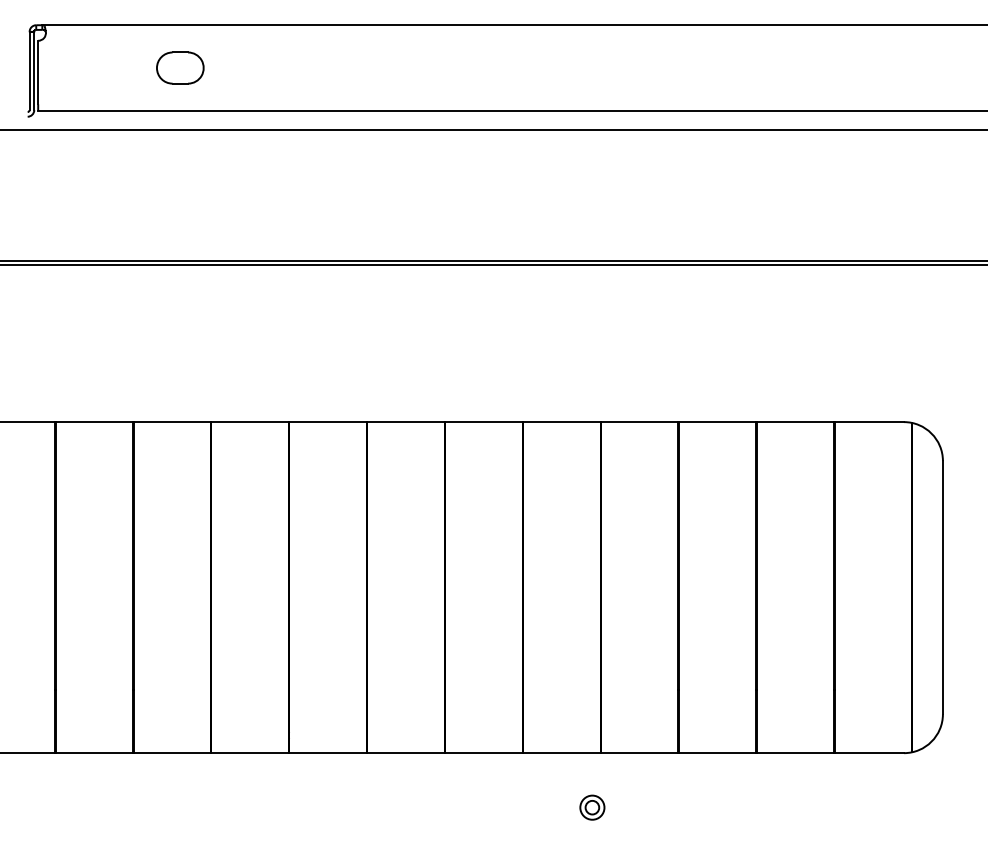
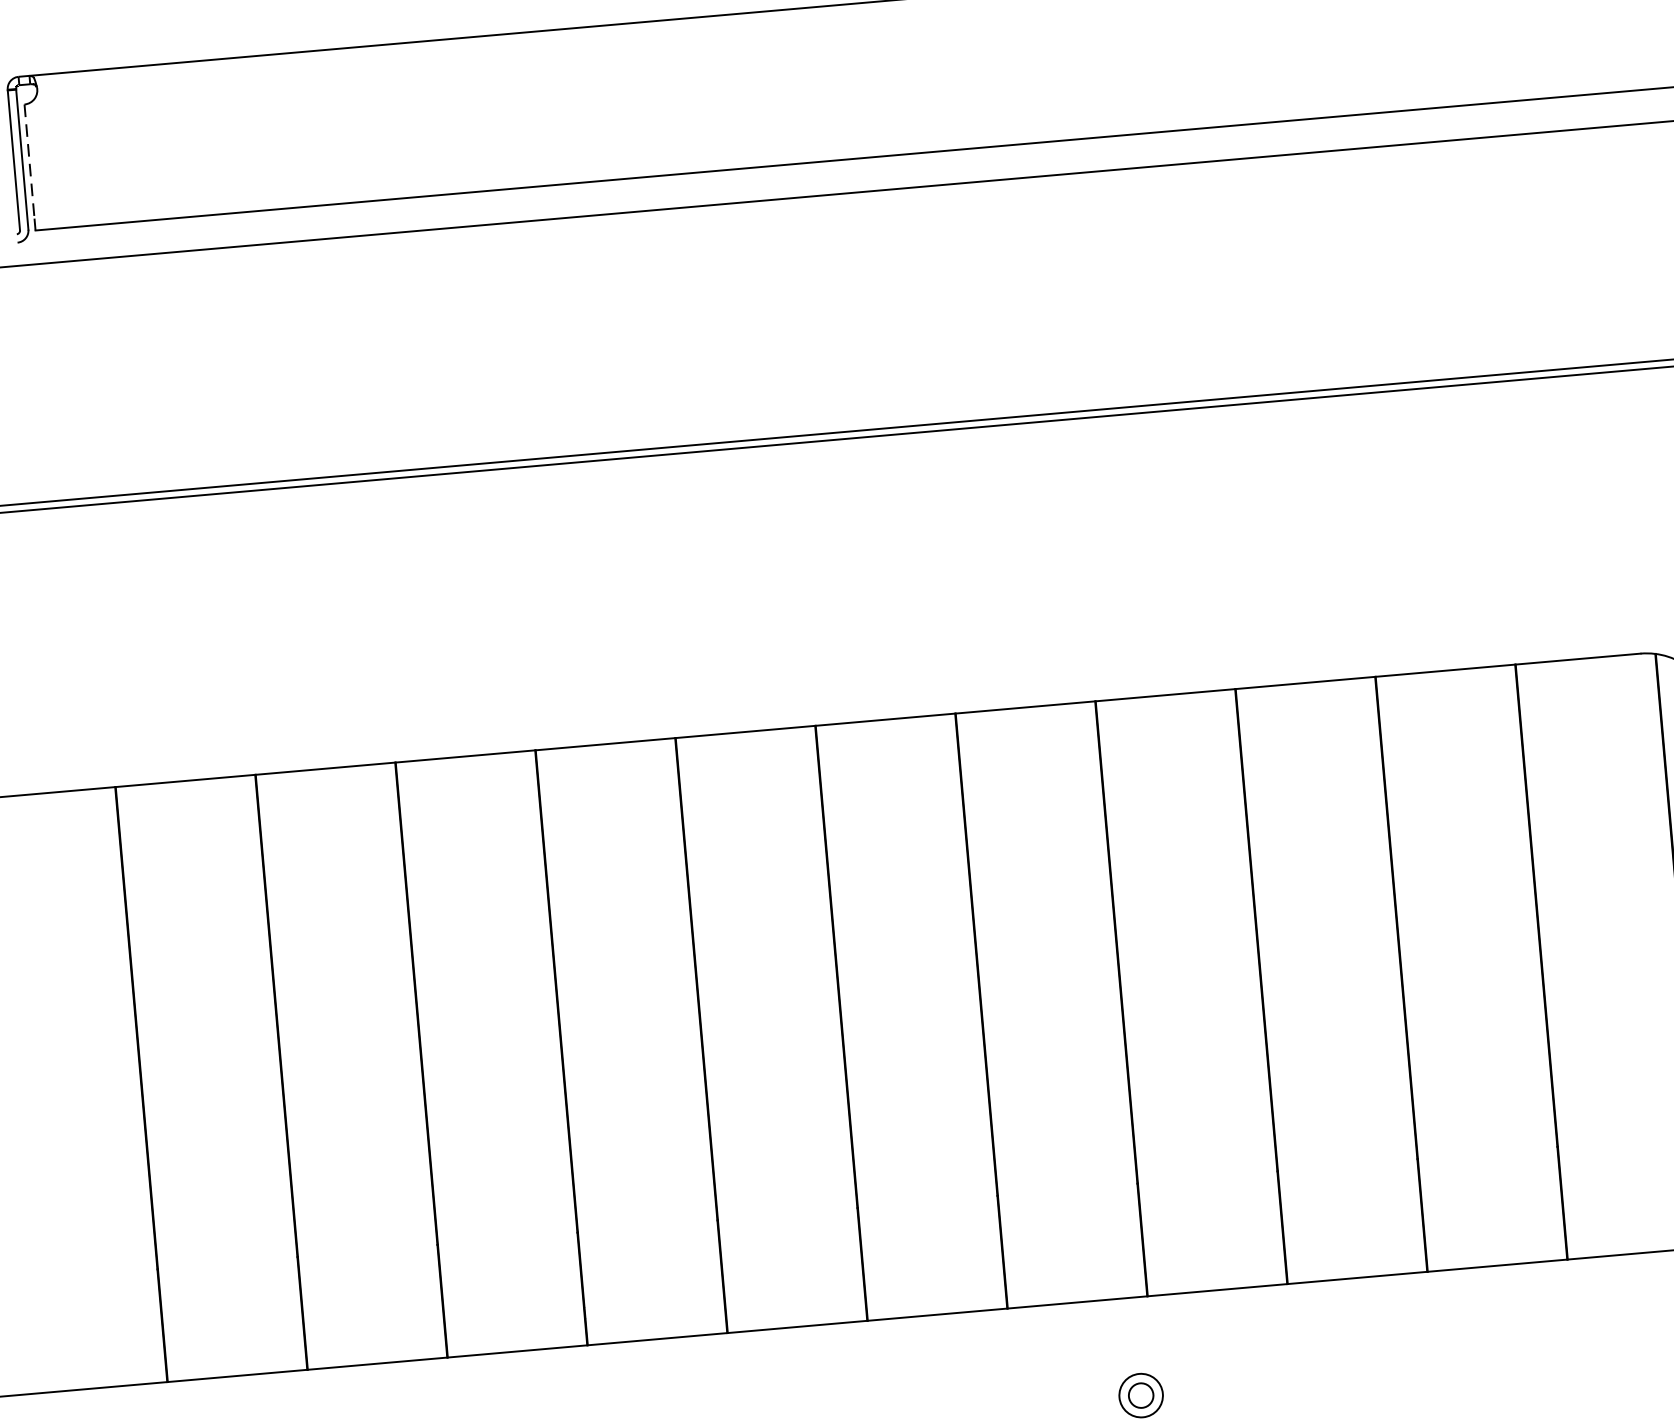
part: (180, 67) -> (284, 130), removed
line: (38, 72) -> (30, 161), solid -> dashed

